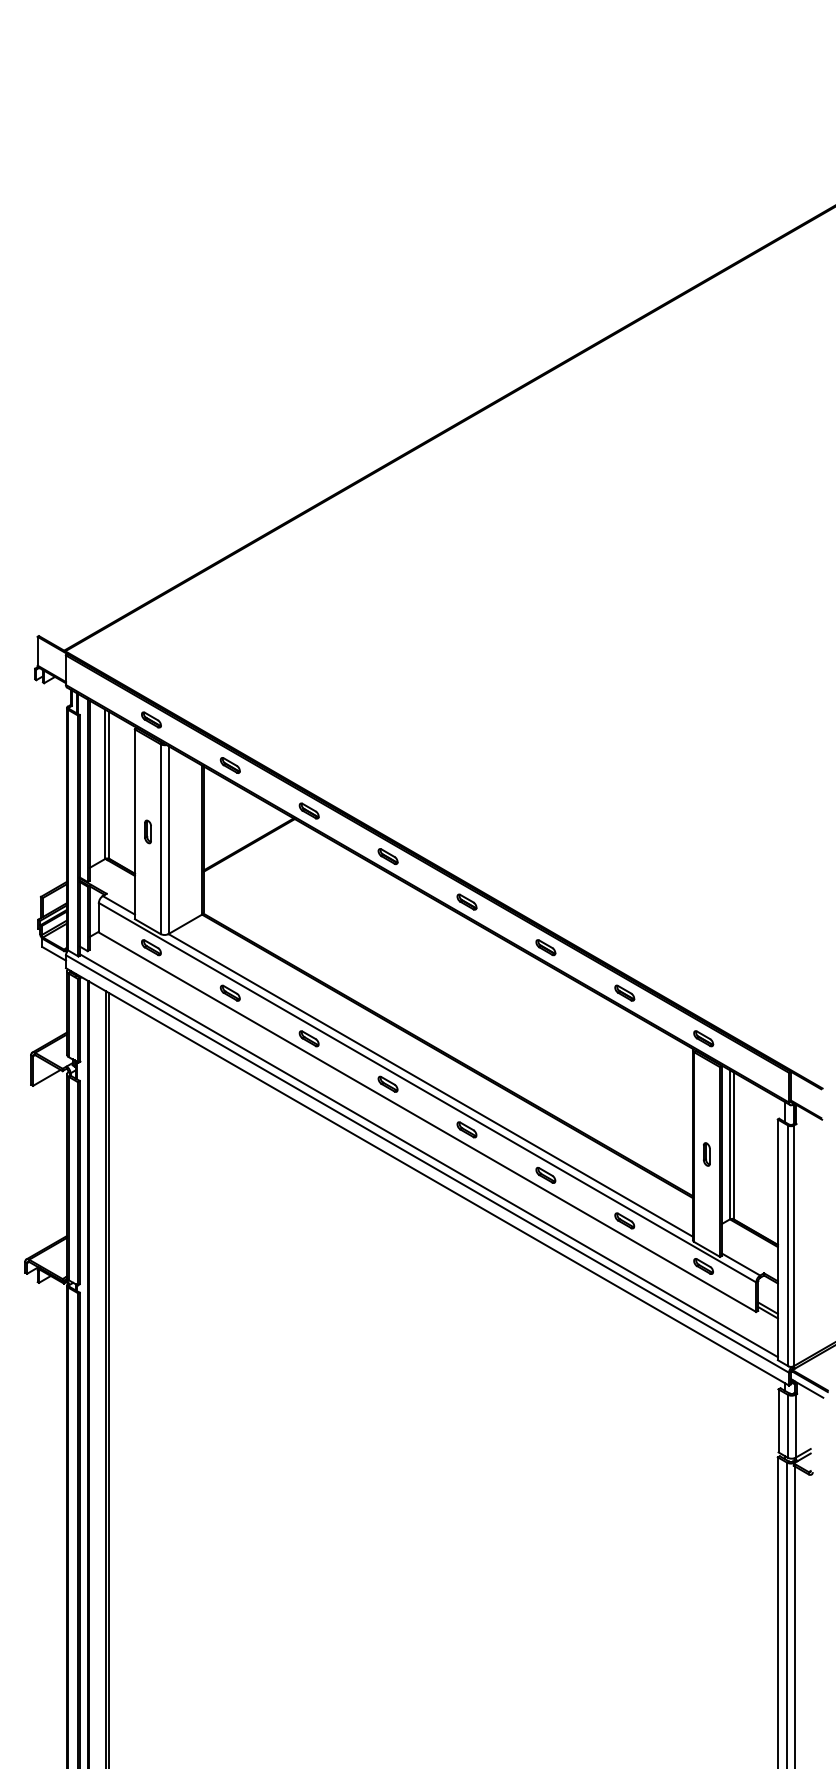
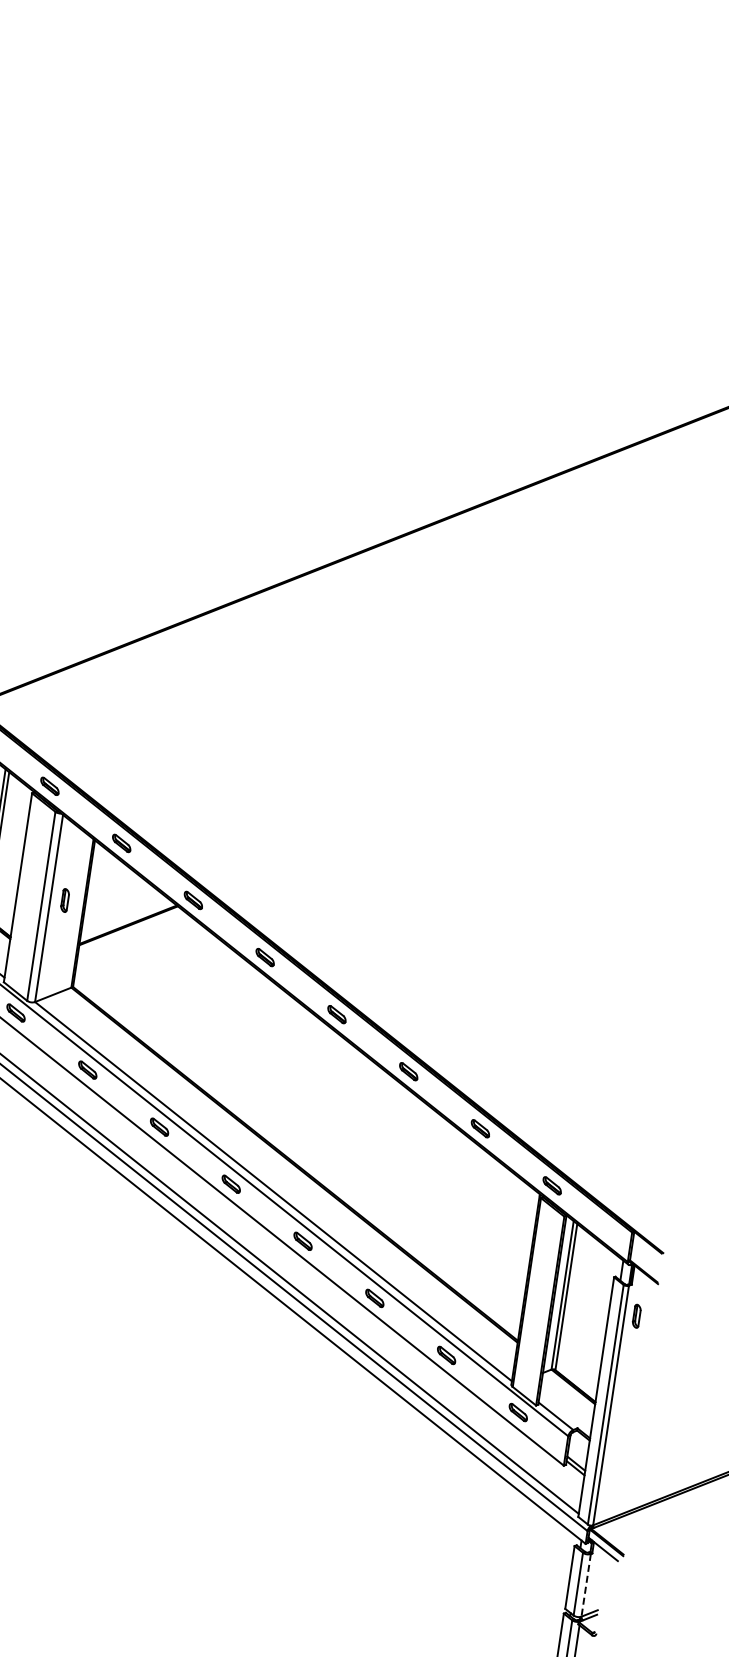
part: (147, 831) -> (64, 900), moved
part: (706, 1154) -> (636, 1316), moved
line: (795, 1426) -> (585, 1585), solid -> dashed

